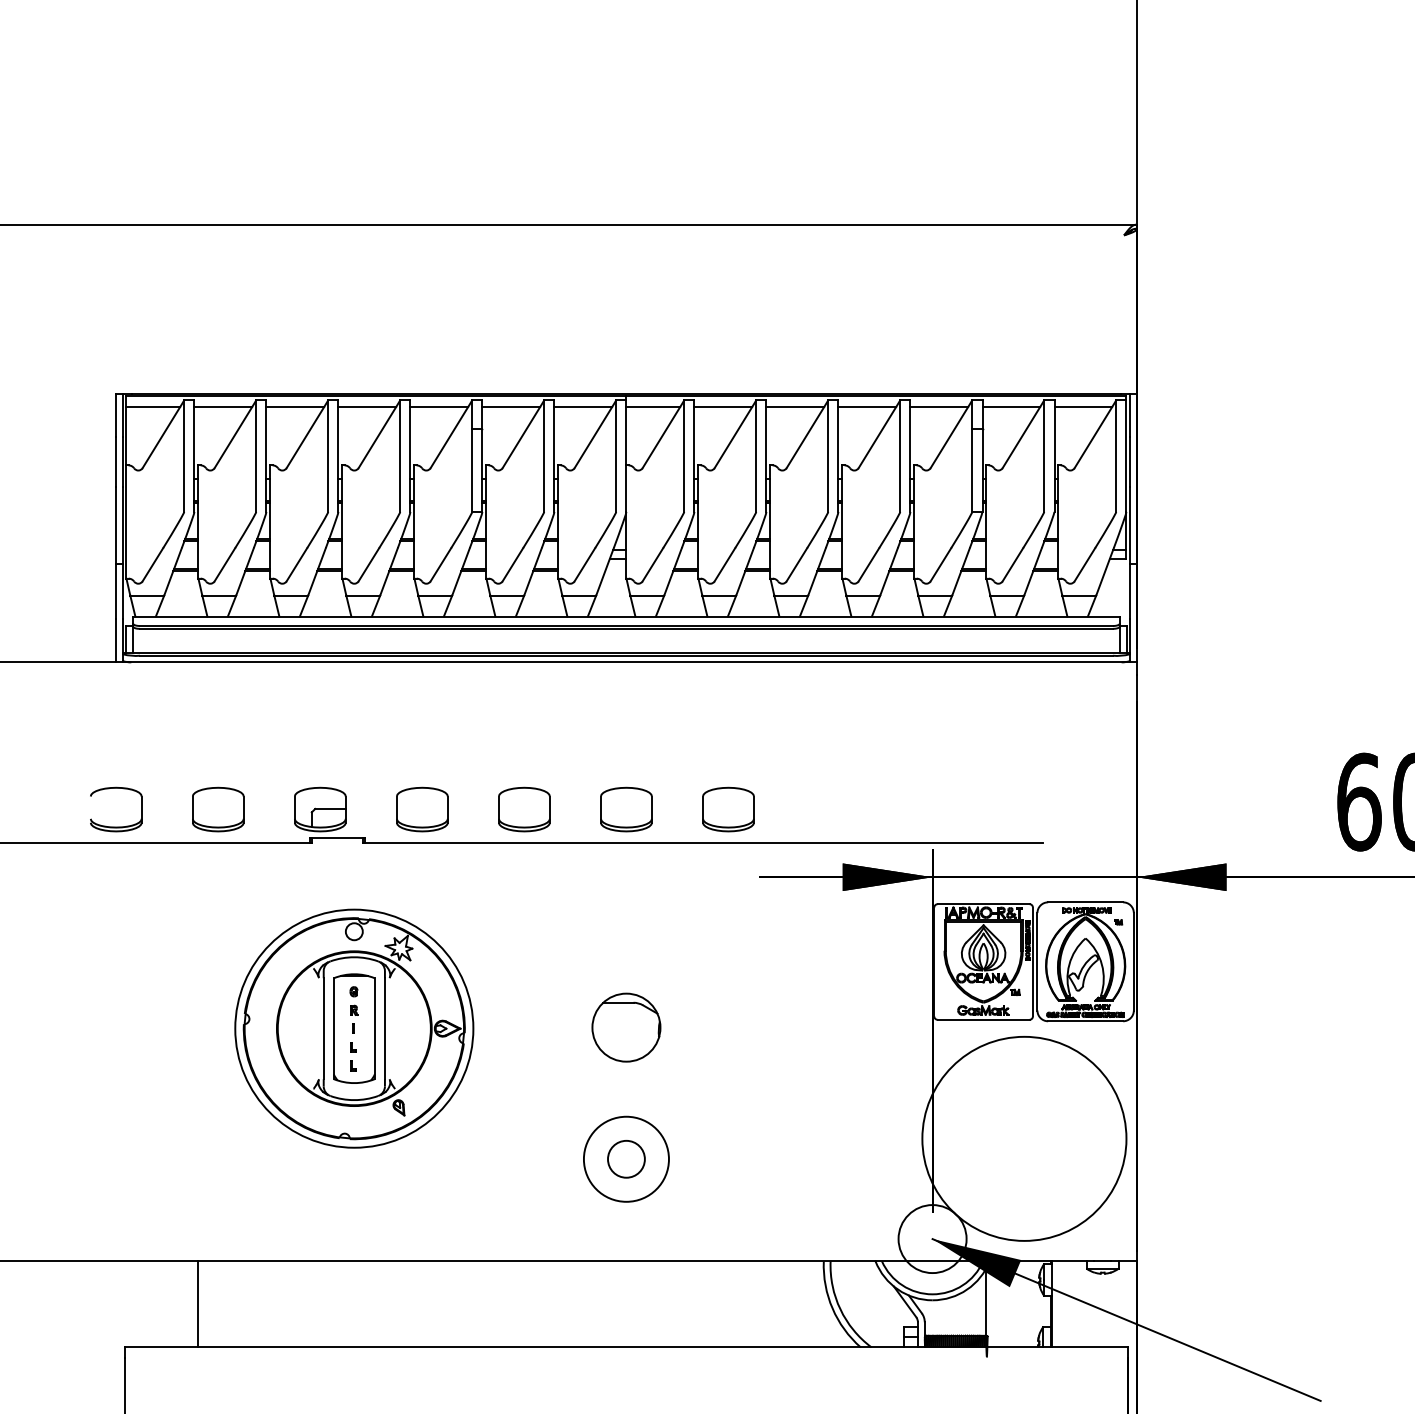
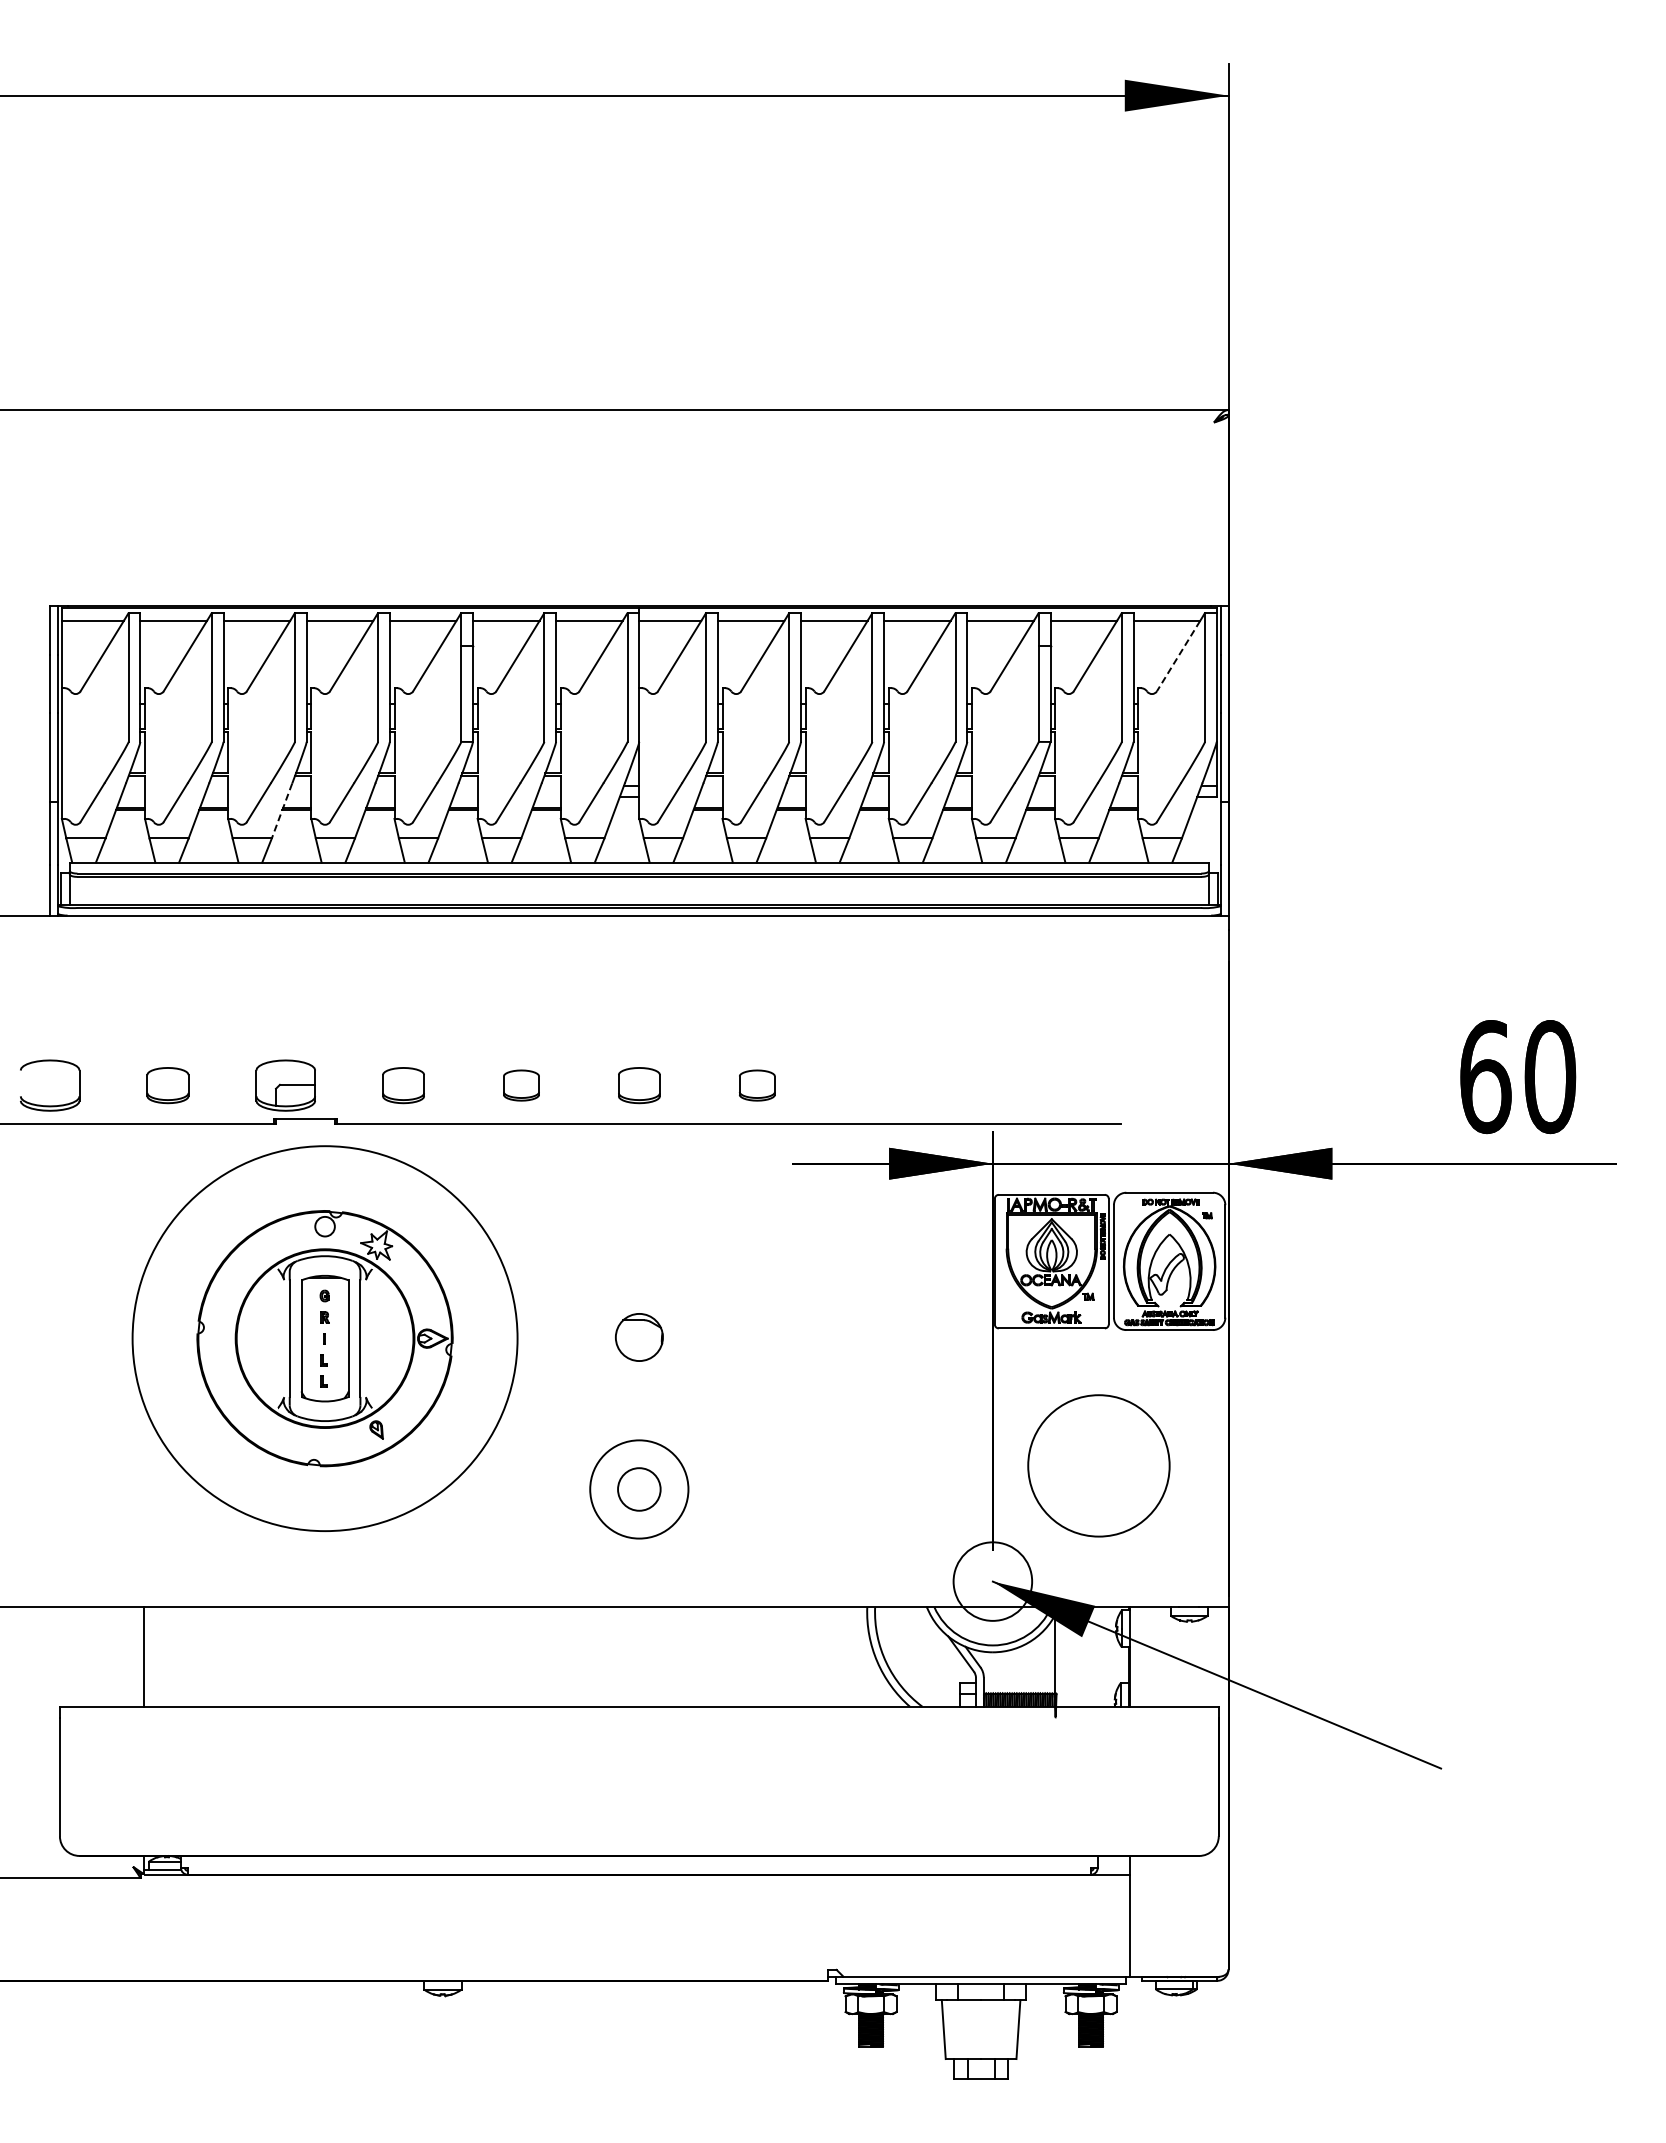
line: (1093, 438) -> (1178, 656), solid -> dashed
line: (316, 572) -> (281, 811), solid -> dashed
part: (217, 809) -> (167, 1085), size x0.7
part: (422, 809) -> (403, 1085), size x0.7
part: (524, 809) -> (521, 1085), size x0.6
part: (626, 809) -> (639, 1085), size x0.7
part: (728, 809) -> (757, 1085), size x0.6
part: (626, 1027) -> (639, 1337), size x0.6
circle: (353, 1028) -> (324, 1338), size x1.4
circle: (1024, 1138) -> (1098, 1465), size x0.6

